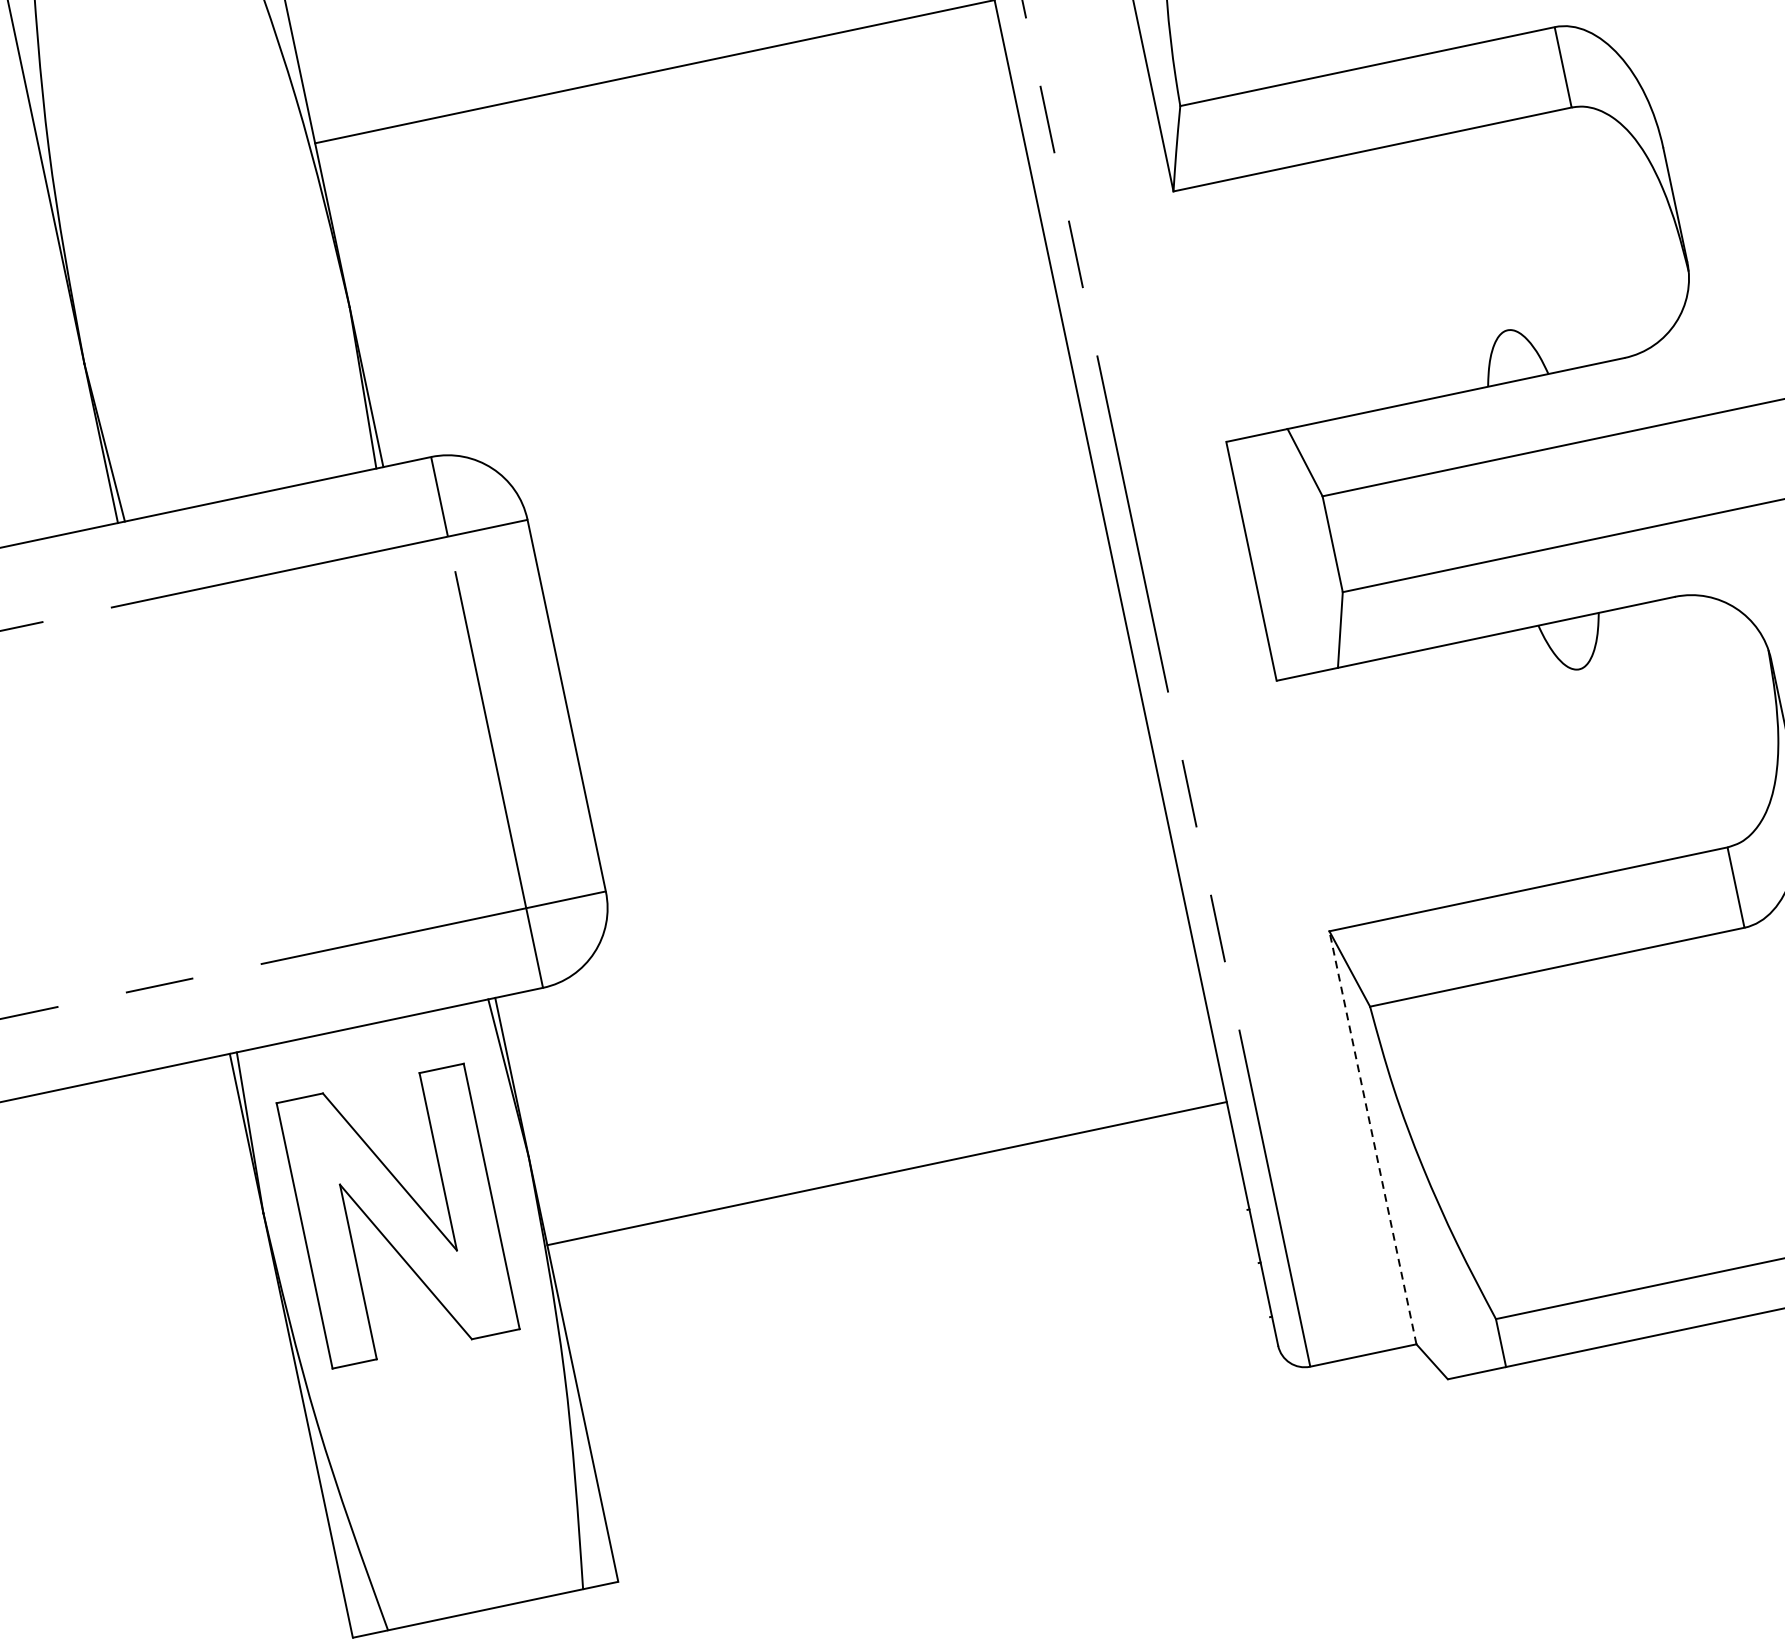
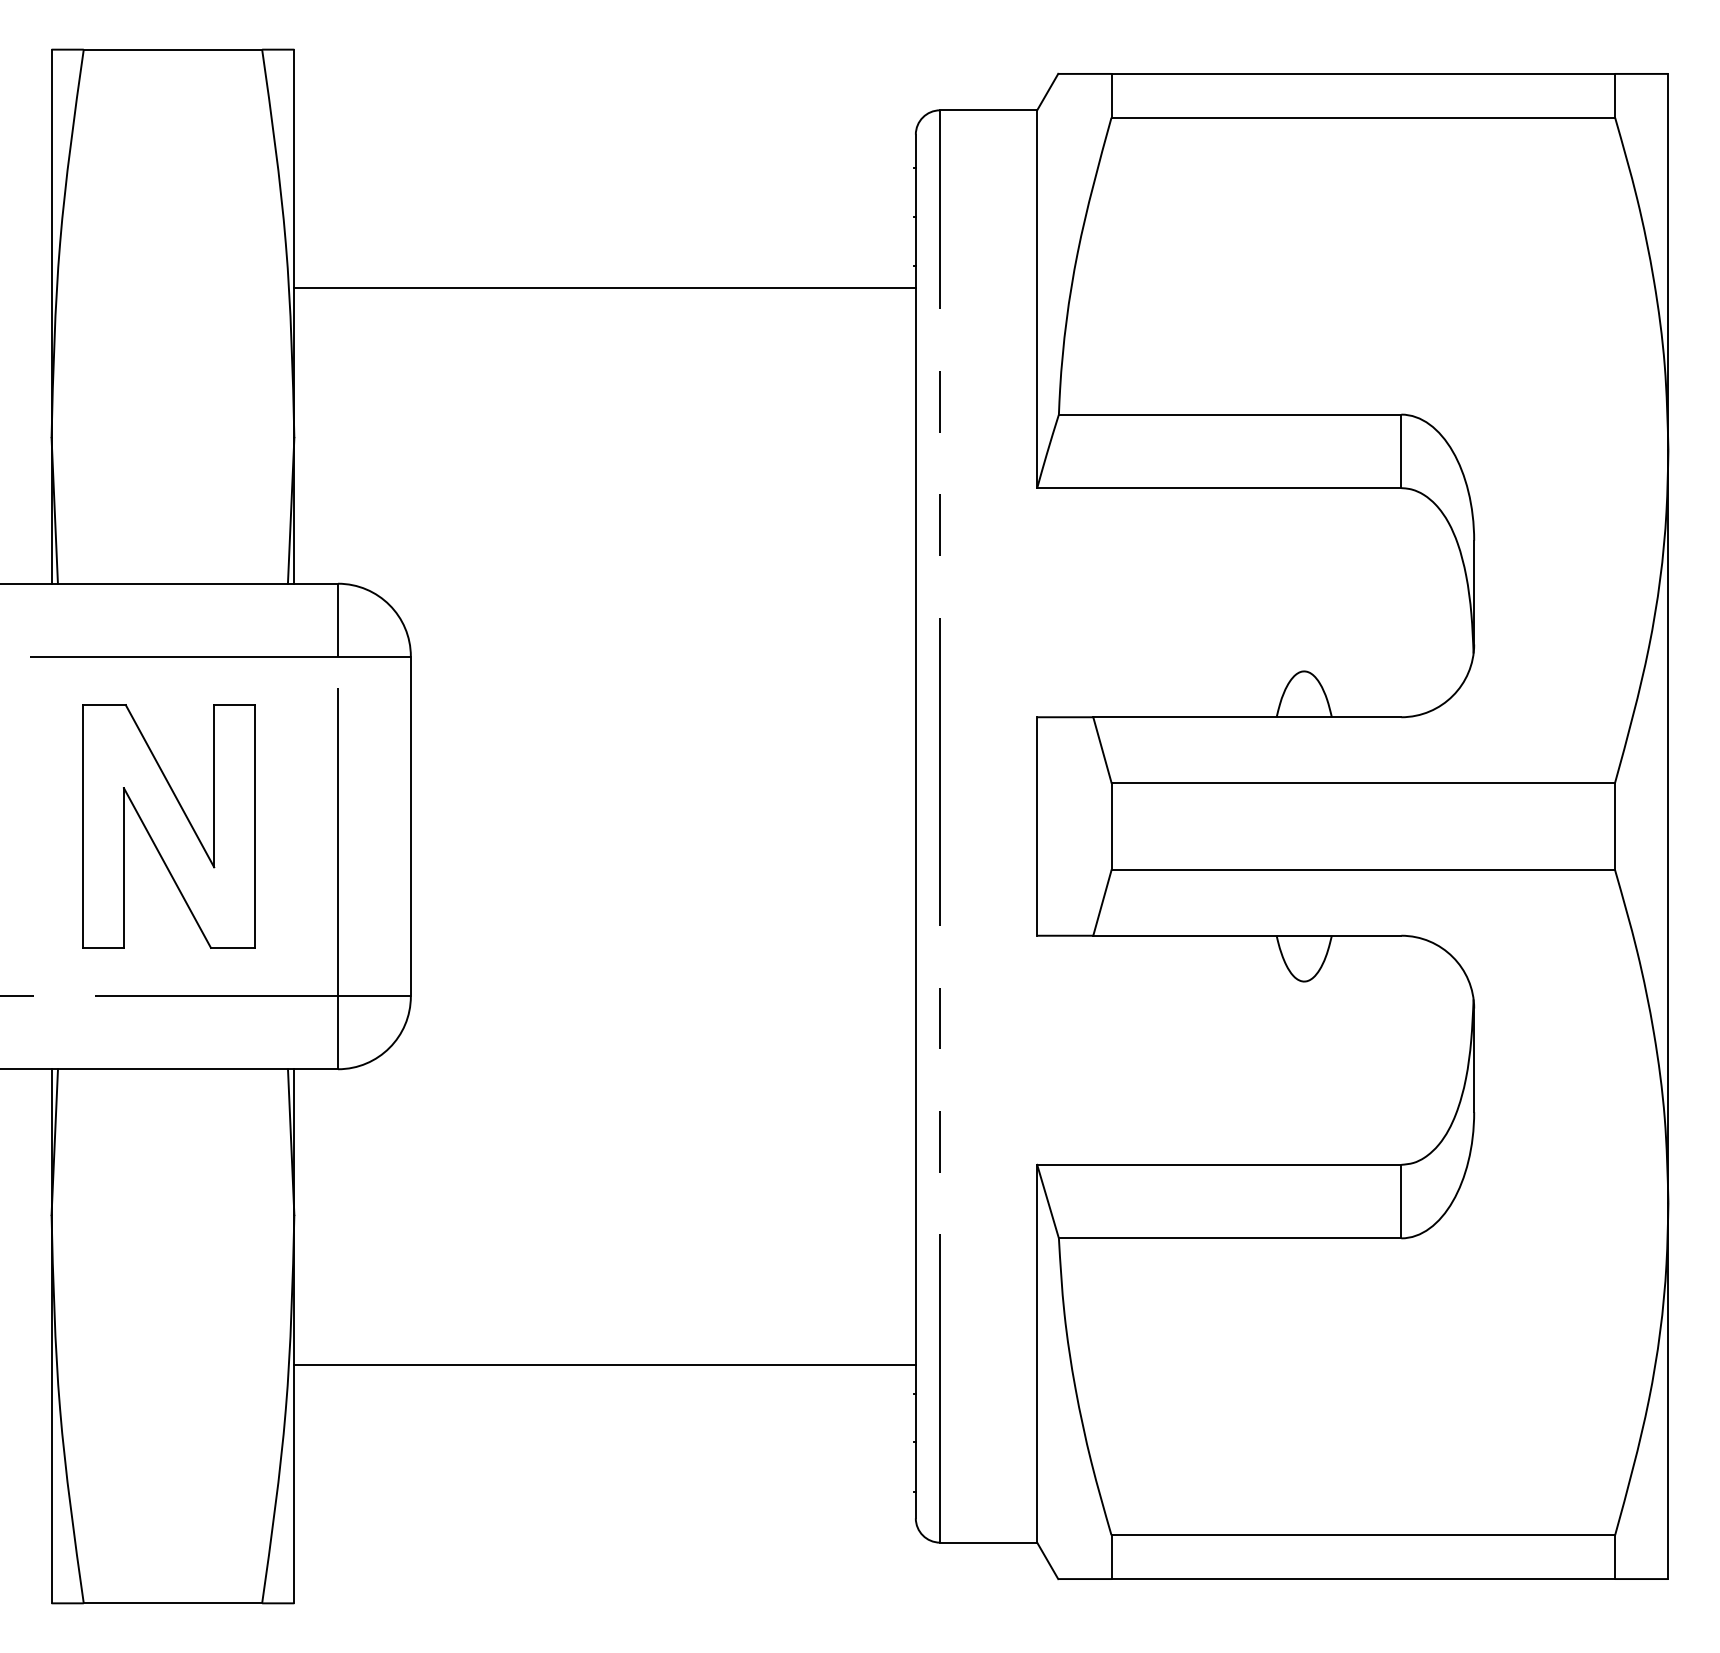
line: (1373, 1137) -> (1037, 1353), dashed -> solid
line: (886, 1173) -> (604, 1365), moved
part: (397, 1216) -> (168, 826), moved

